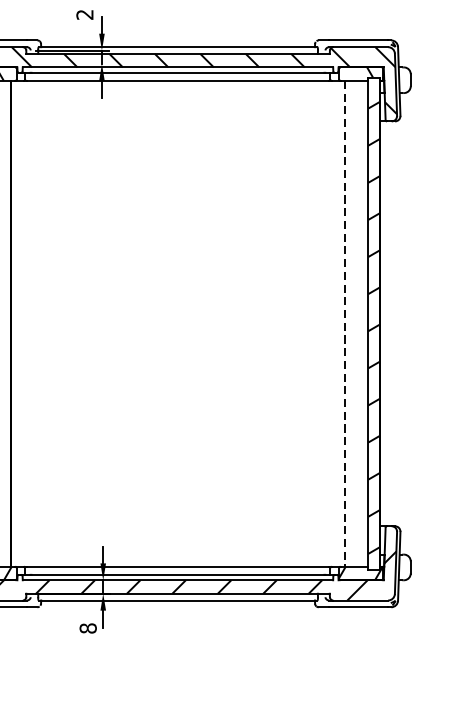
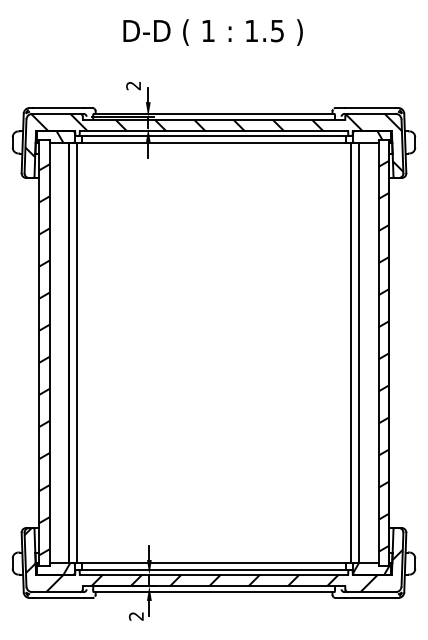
line: (18, 324) -> (76, 353), added
line: (337, 324) -> (351, 353), added
line: (345, 324) -> (358, 353), dashed -> solid
text: (88, 628) -> (136, 616), 8 -> 2

